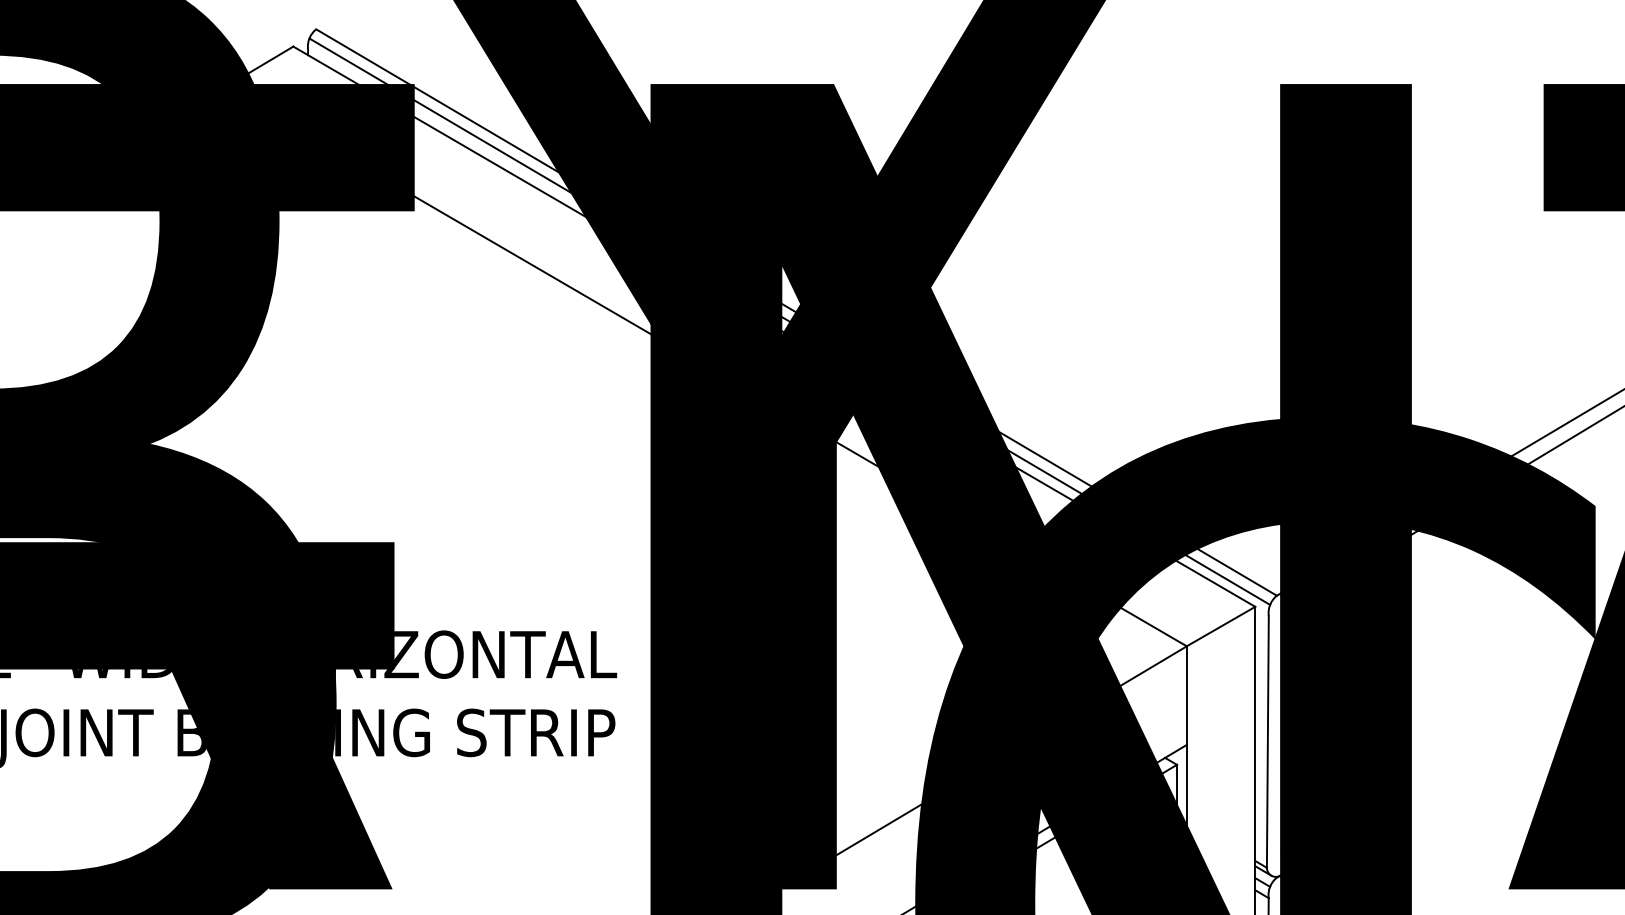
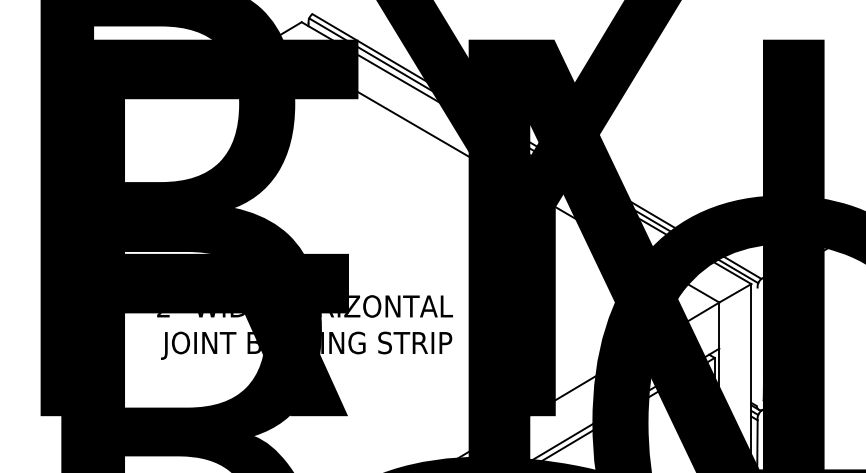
line: (1266, 742) -> (756, 347), removed

